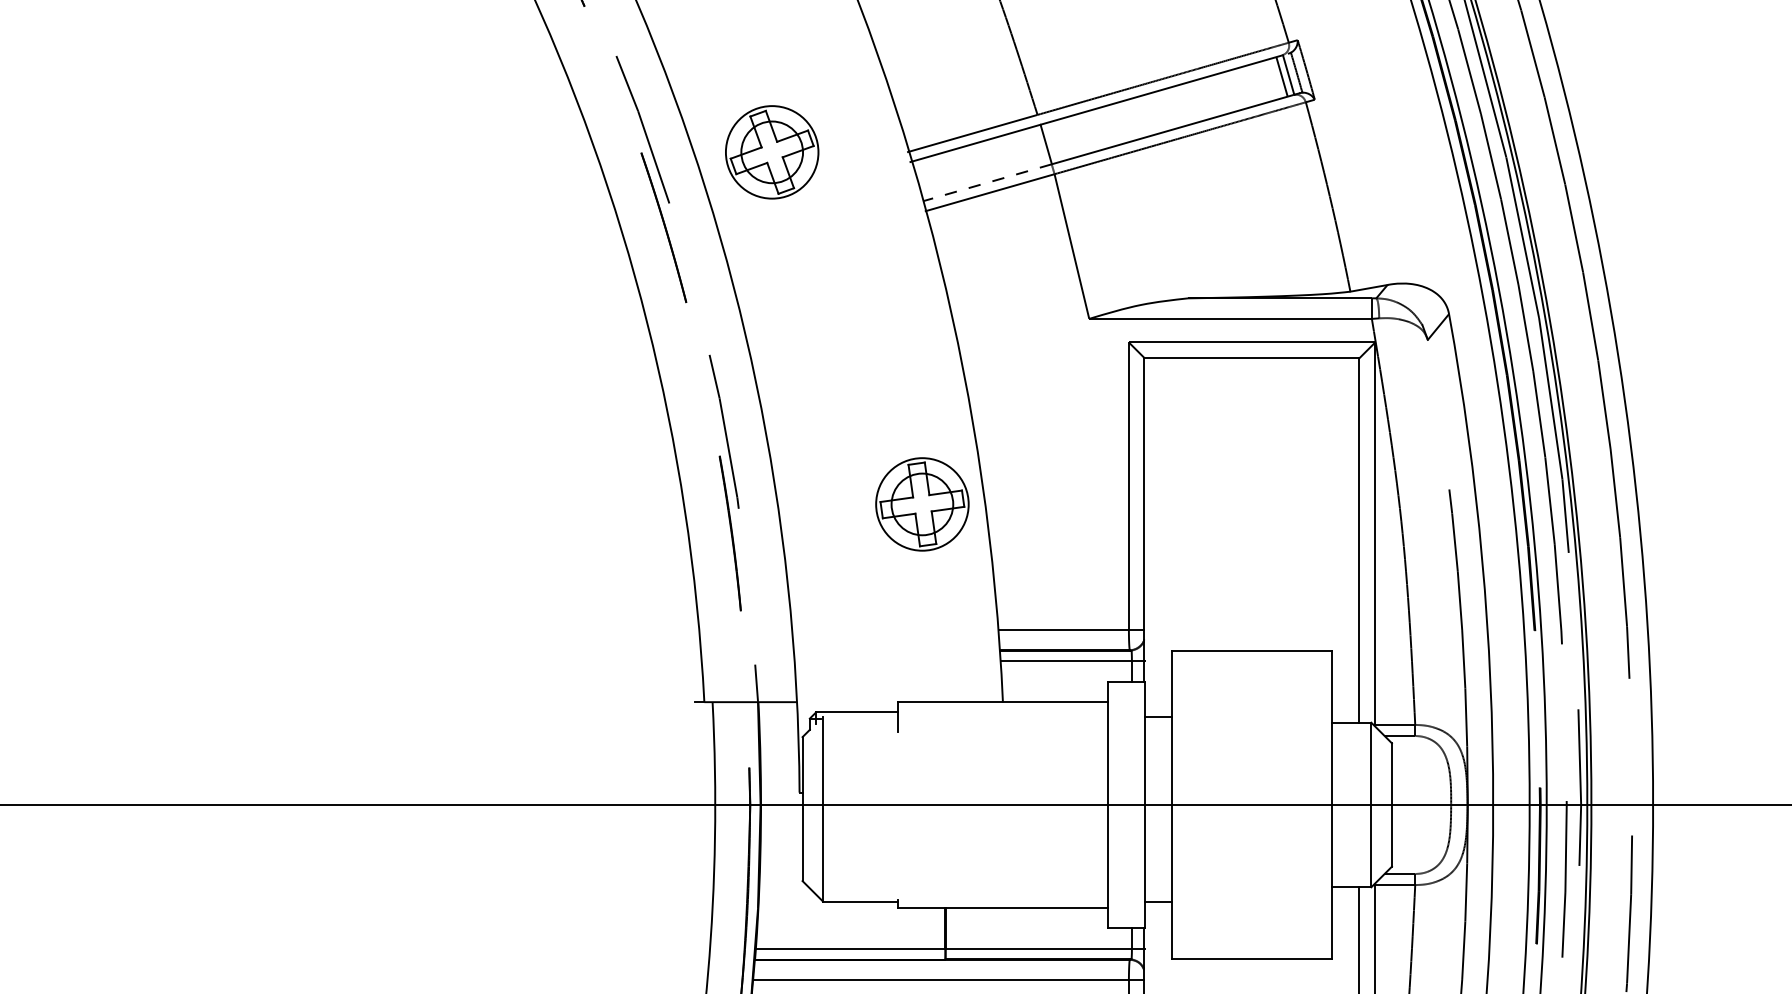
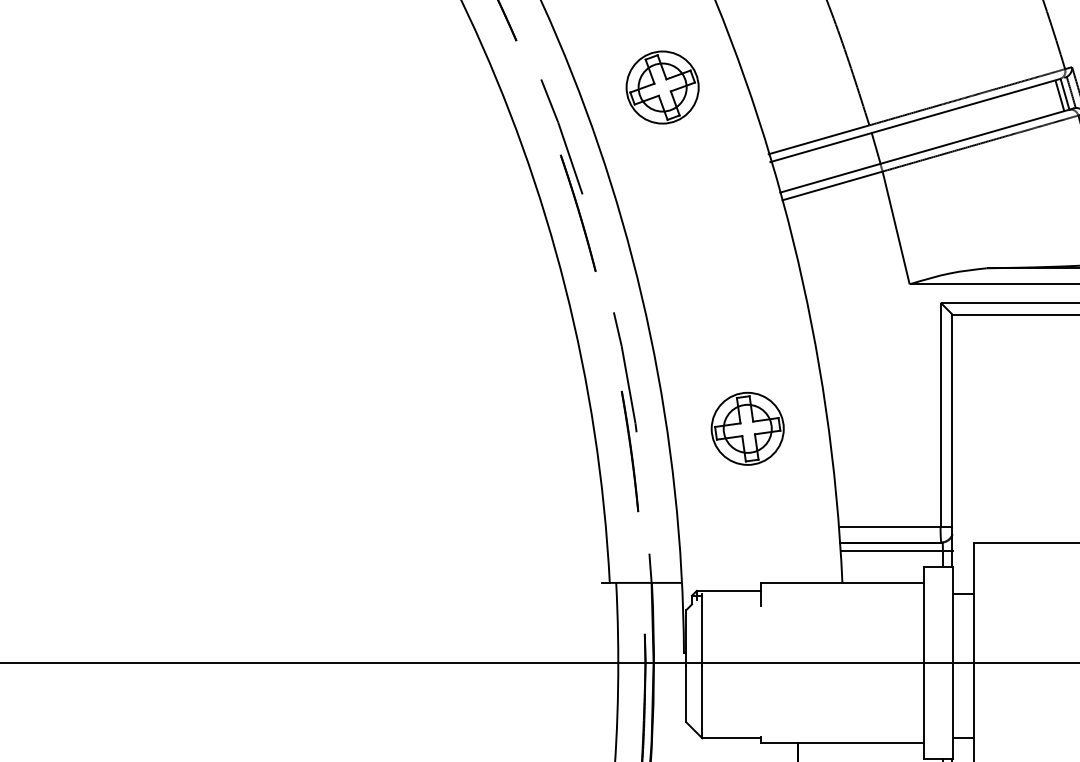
part: (772, 152) -> (662, 87), moved
line: (987, 182) -> (830, 178), dashed -> solid
part: (922, 504) -> (747, 428), moved

